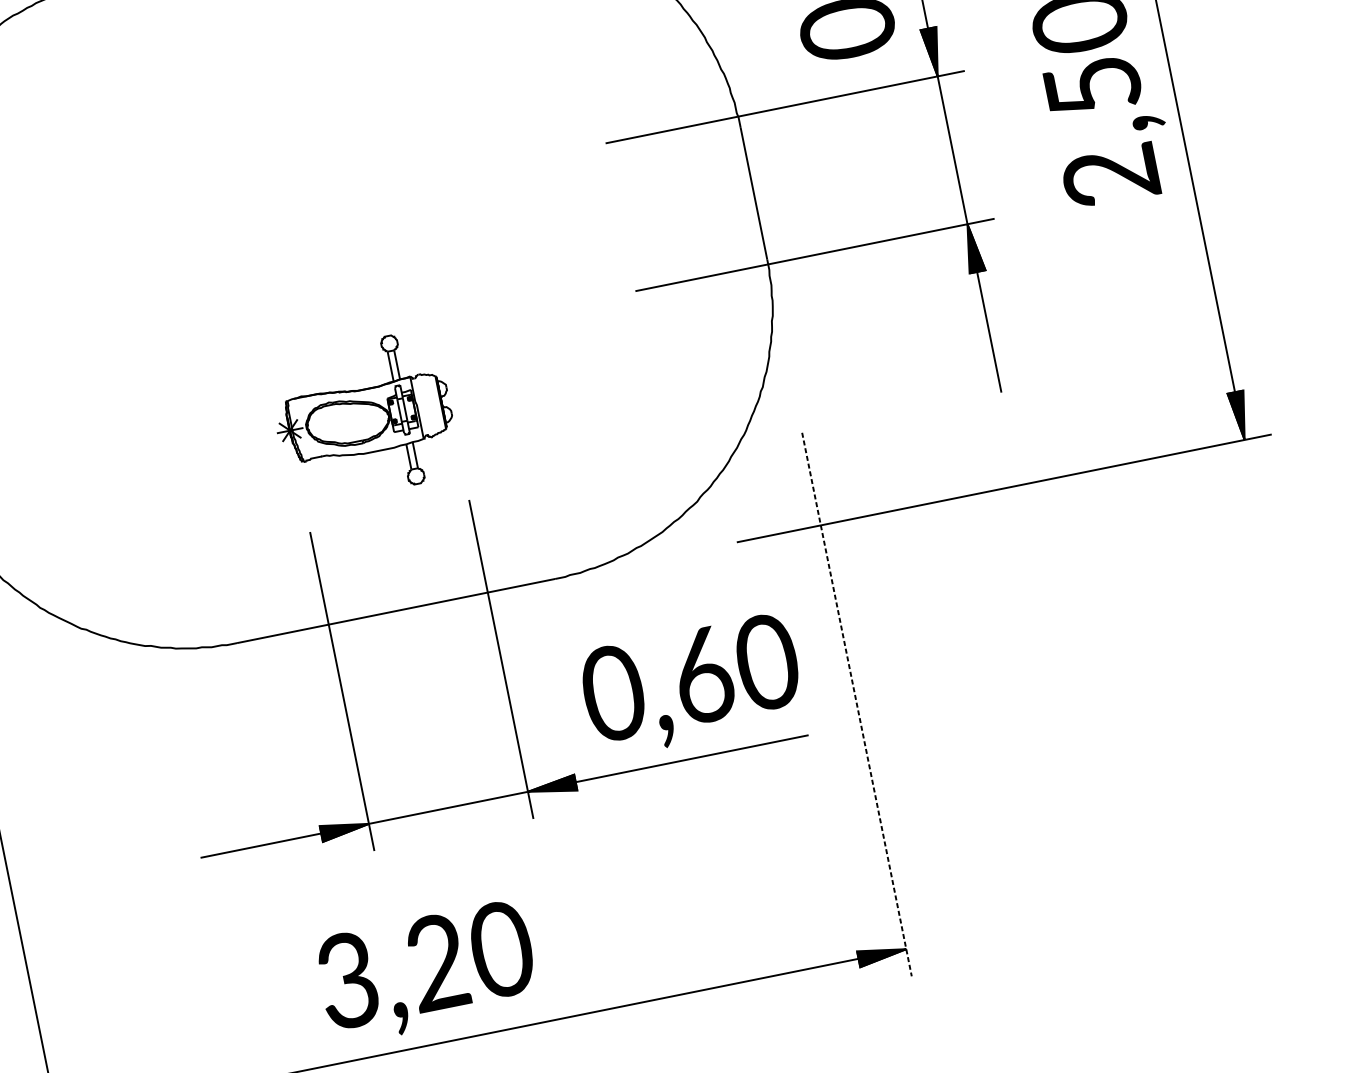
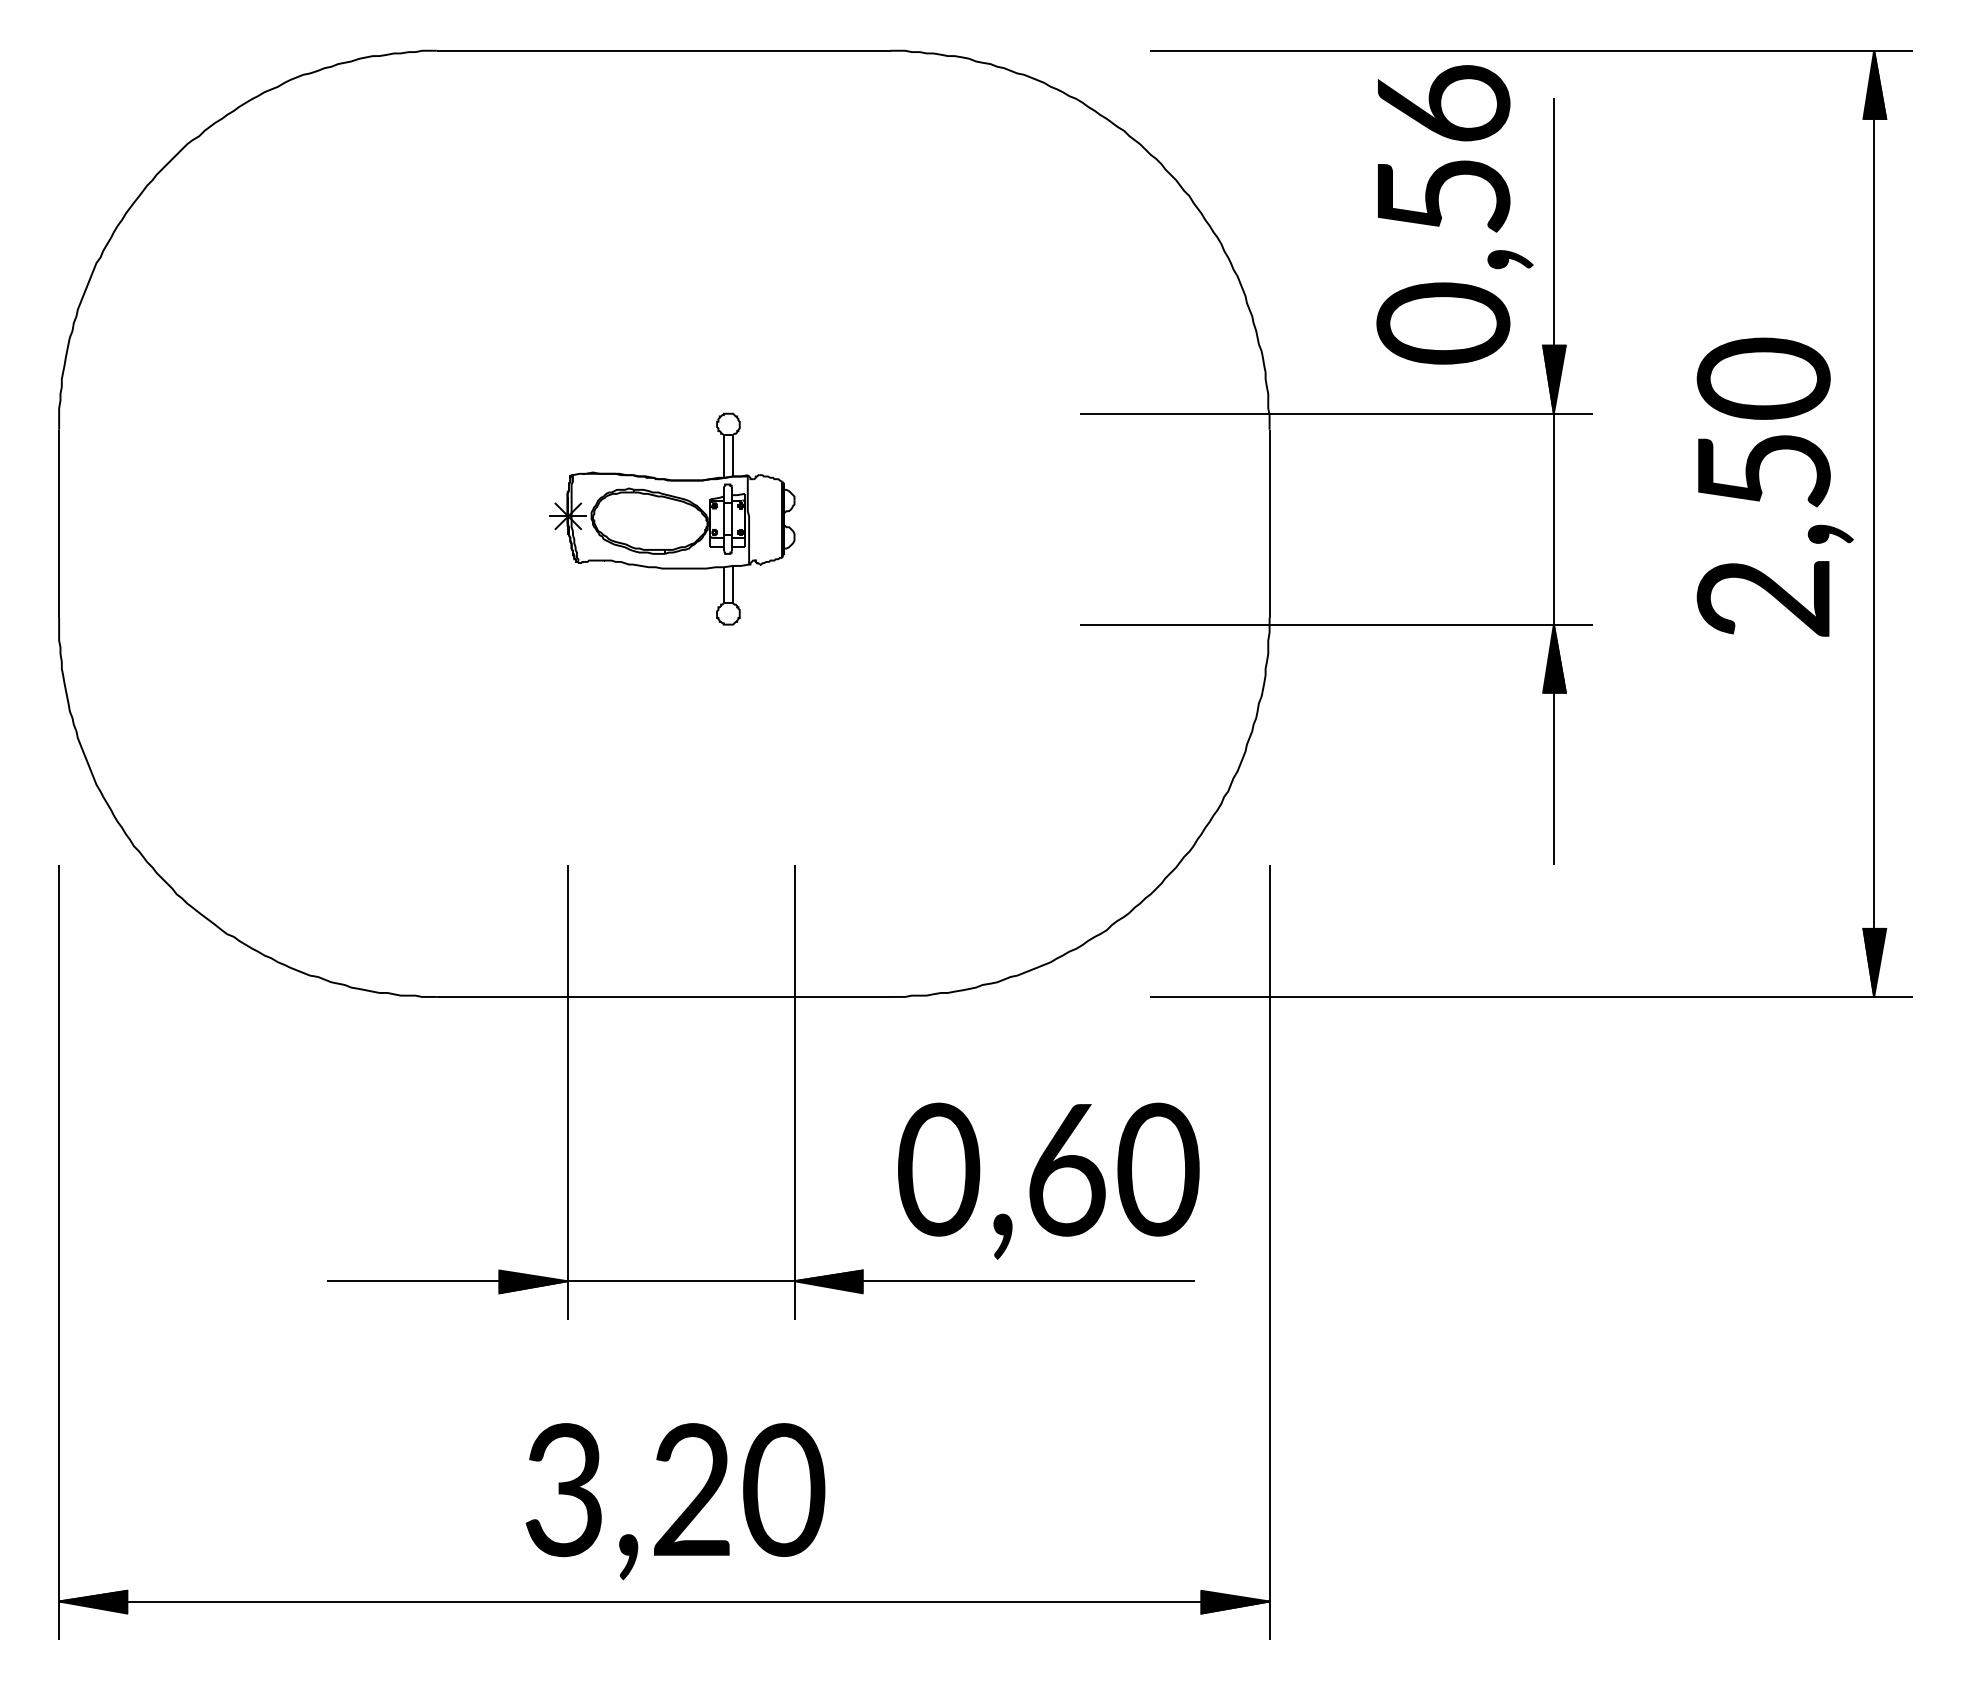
part: (363, 417) -> (672, 518), moved
line: (856, 704) -> (1269, 1252), dashed -> solid
text: (427, 972) -> (675, 1501), moved

